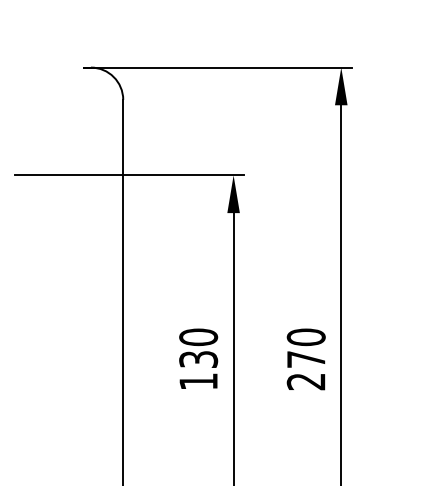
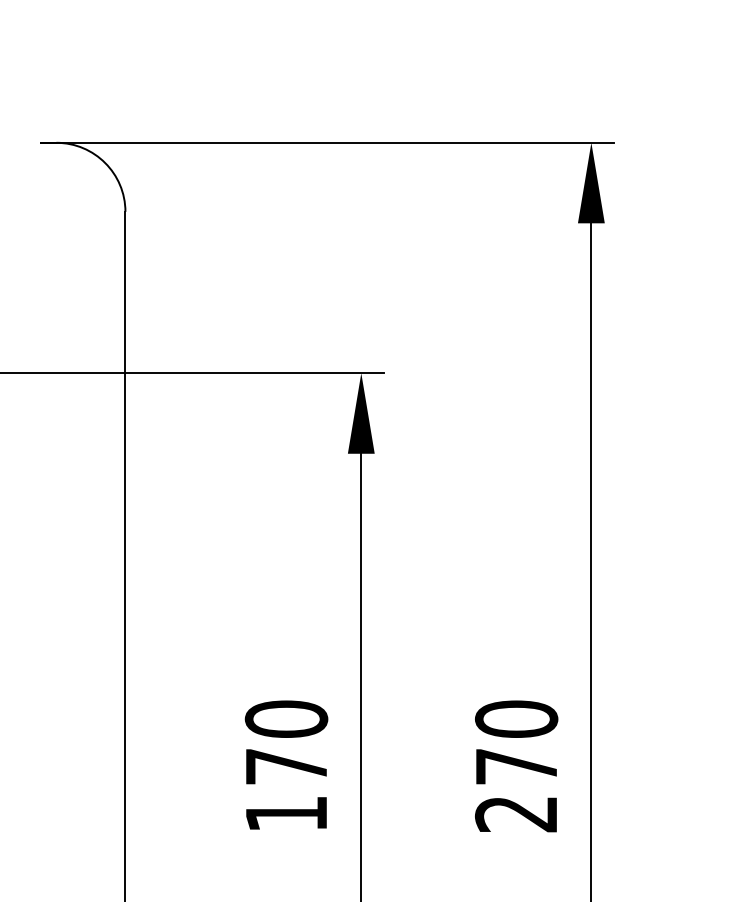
text: (198, 359) -> (286, 766), 130 -> 170

